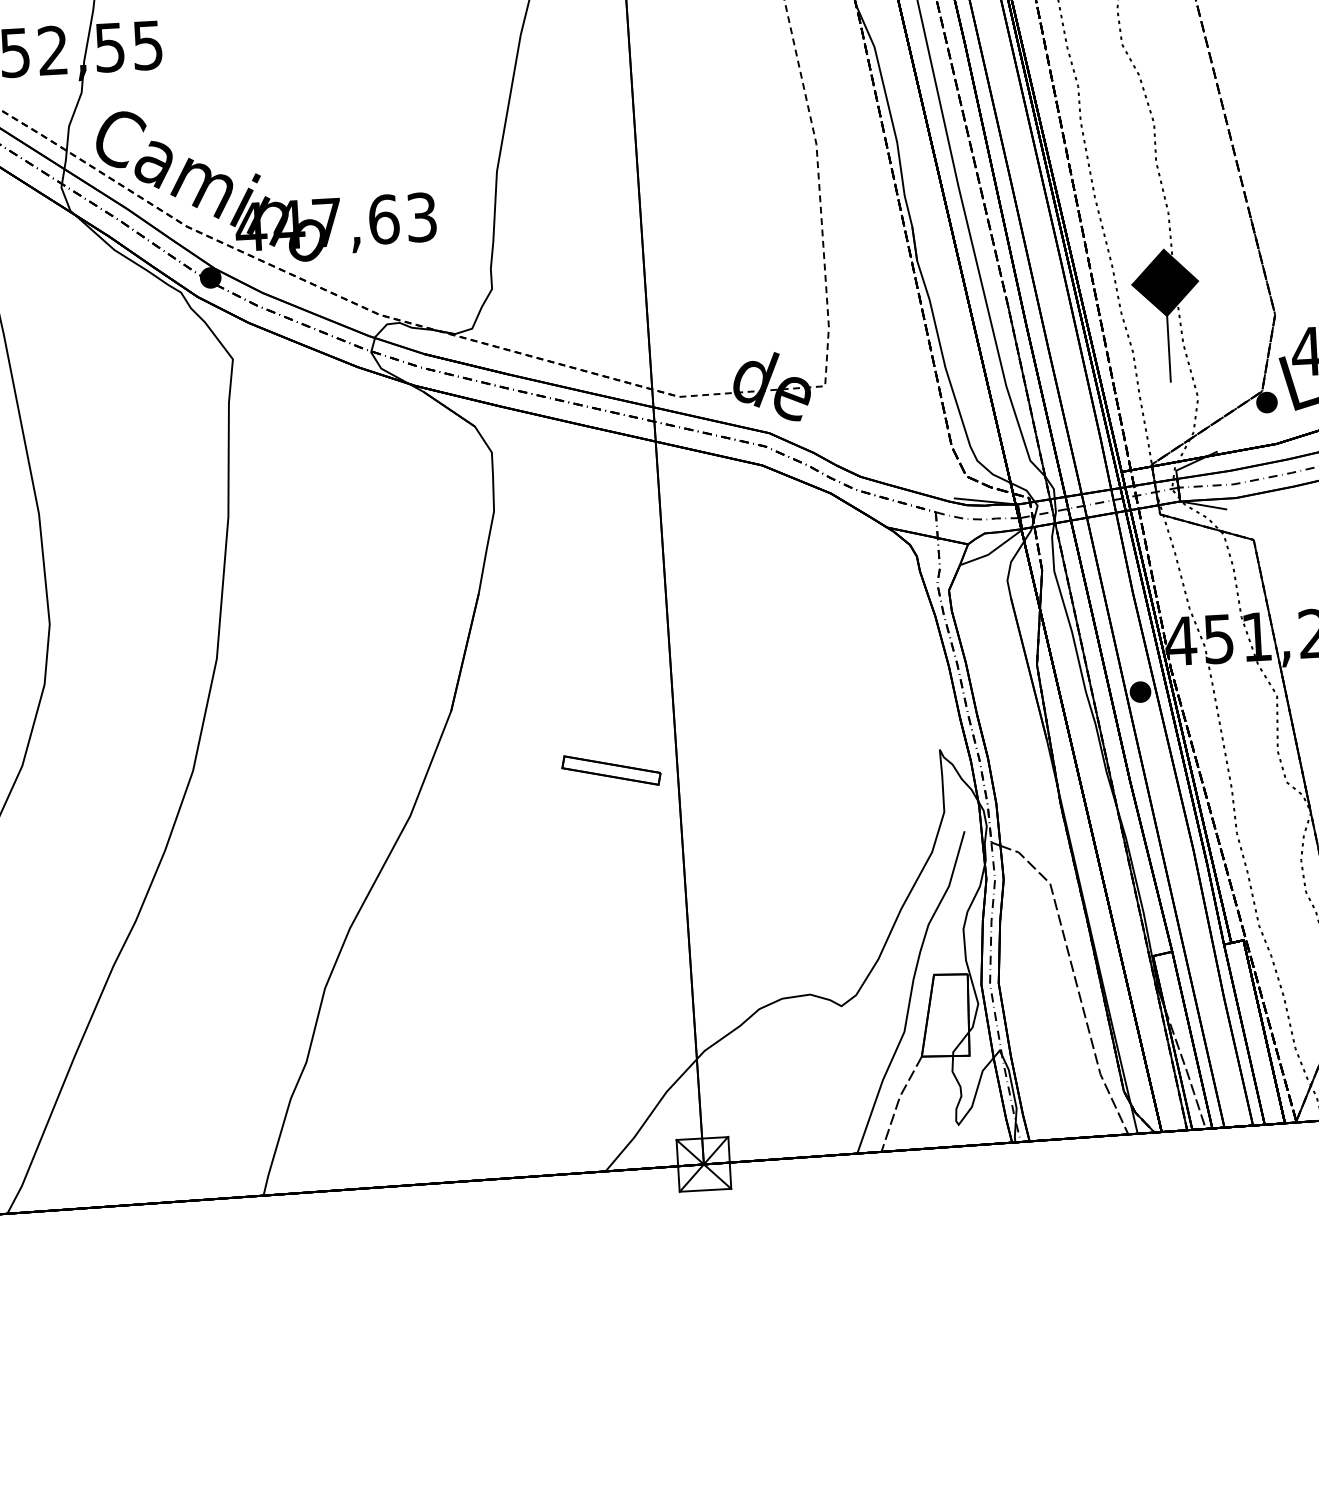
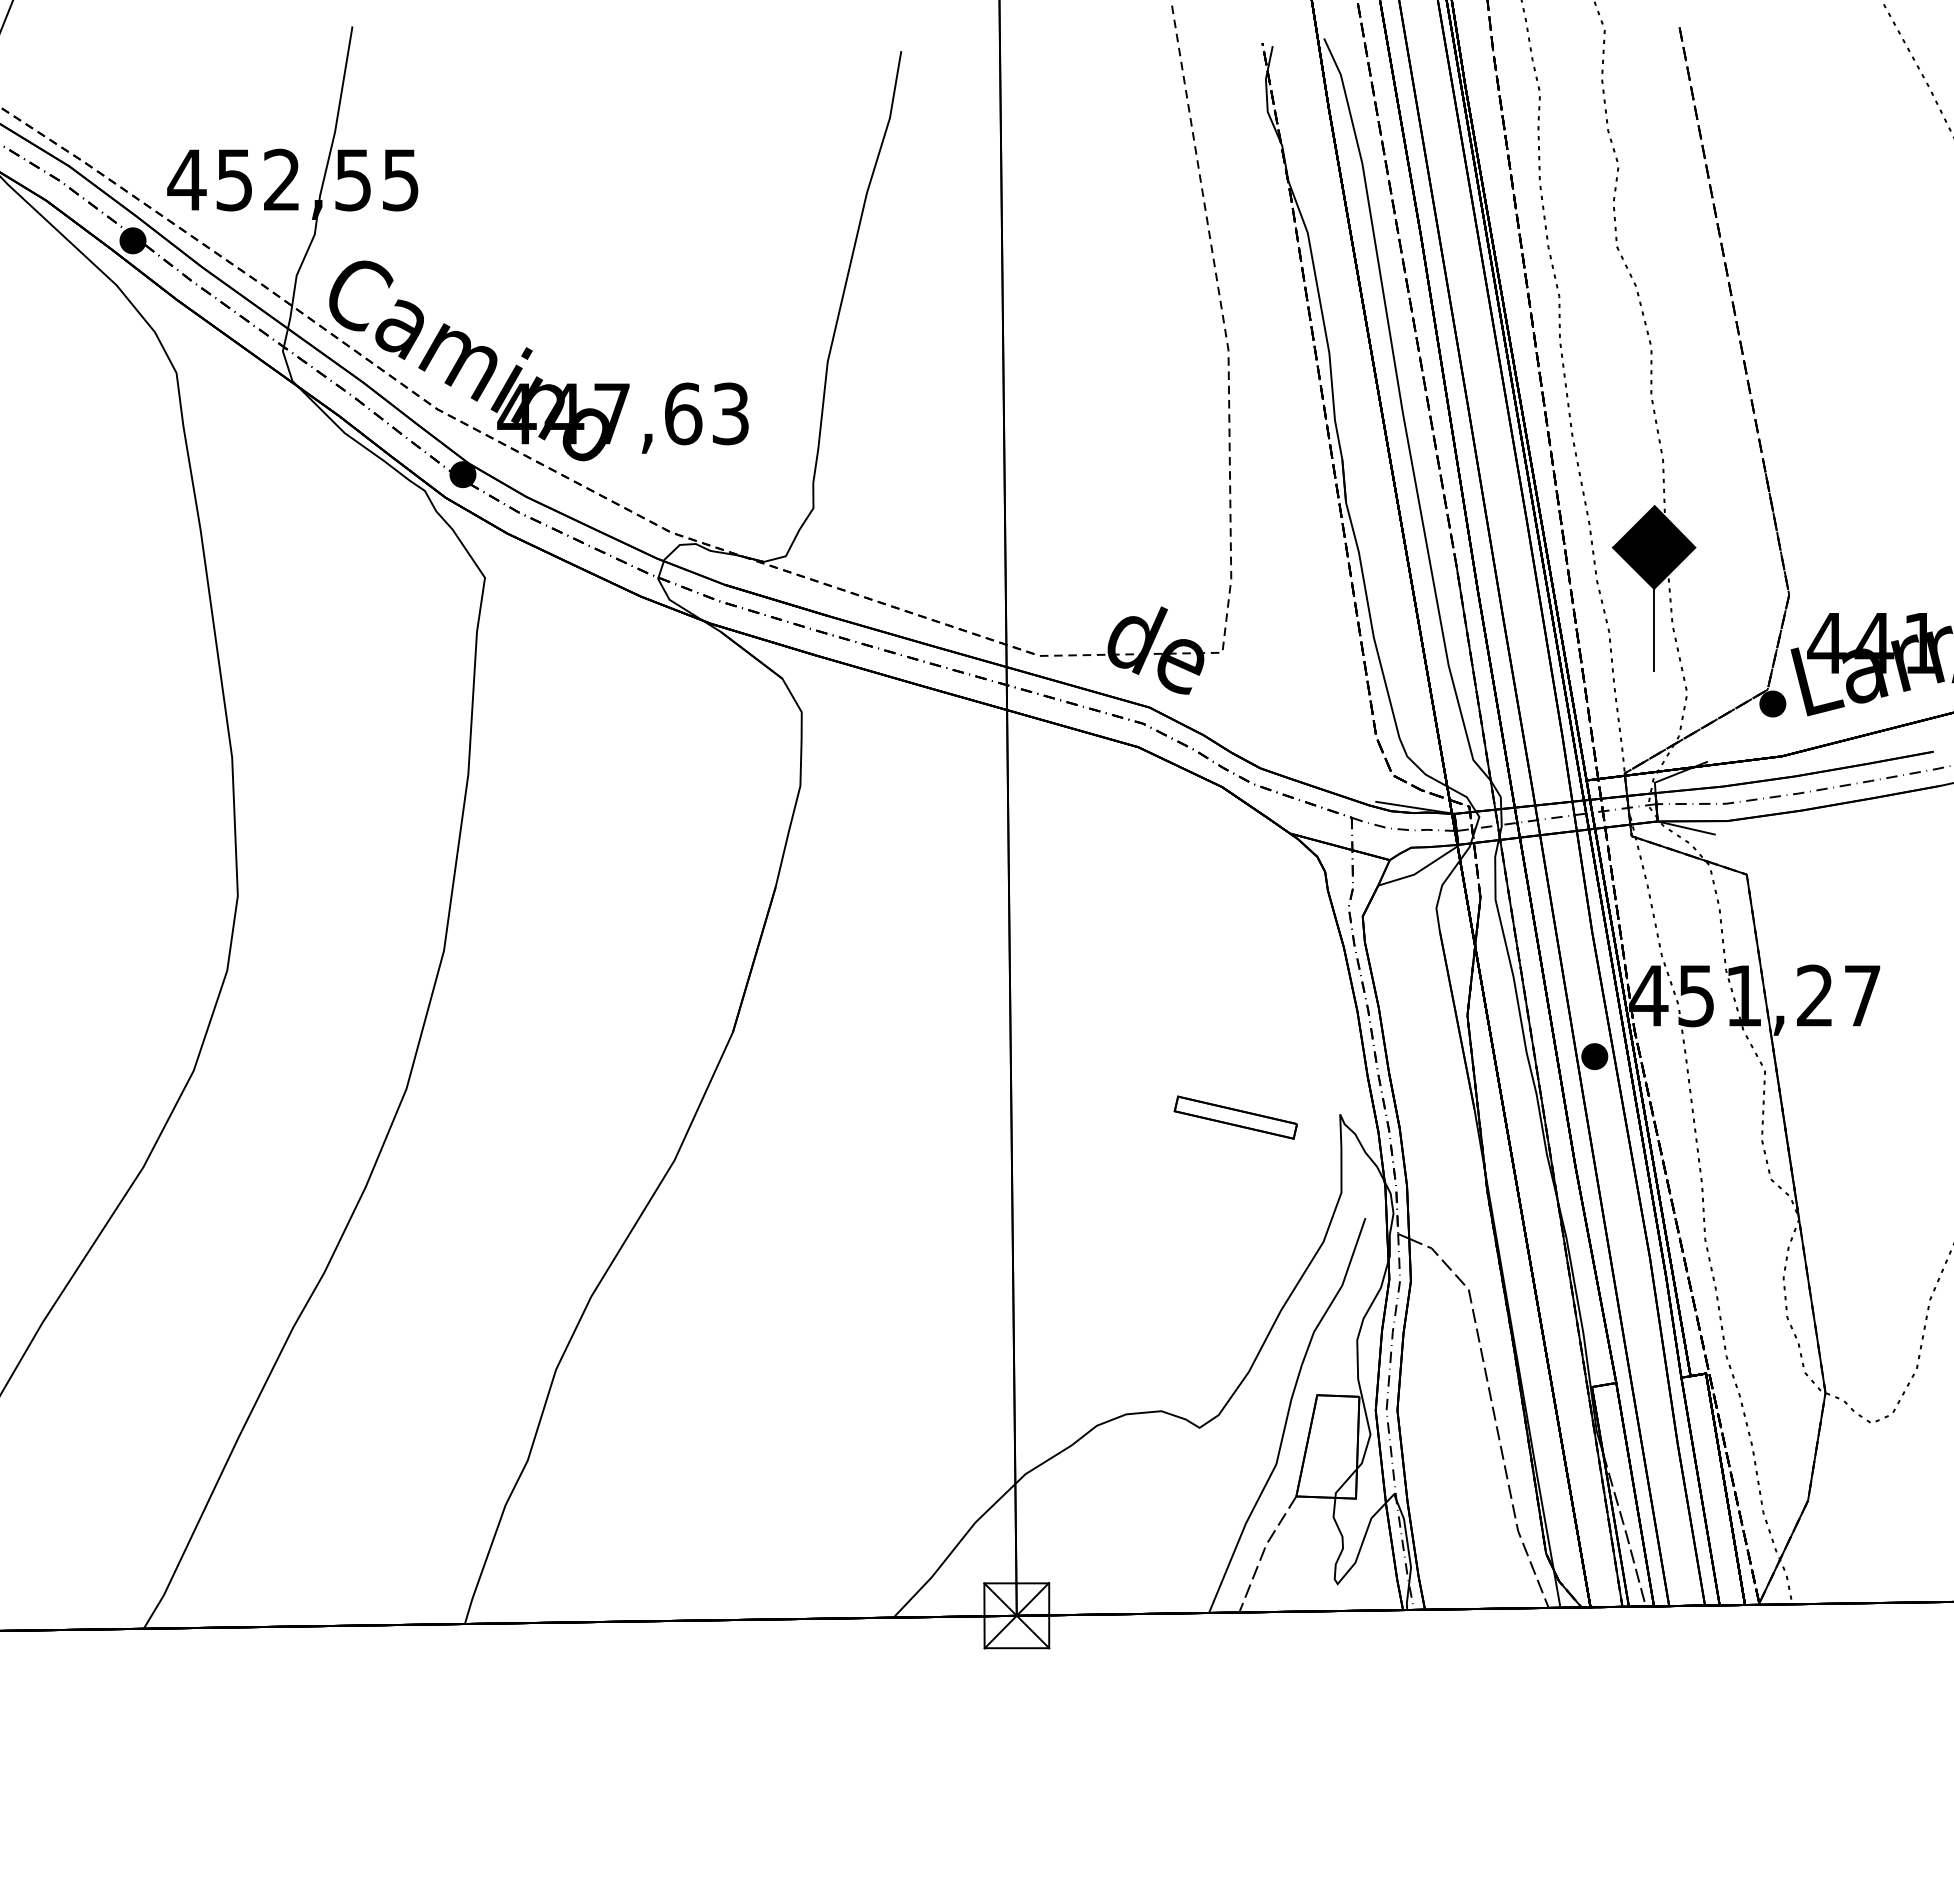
part: (611, 770) -> (1235, 1117), moved

